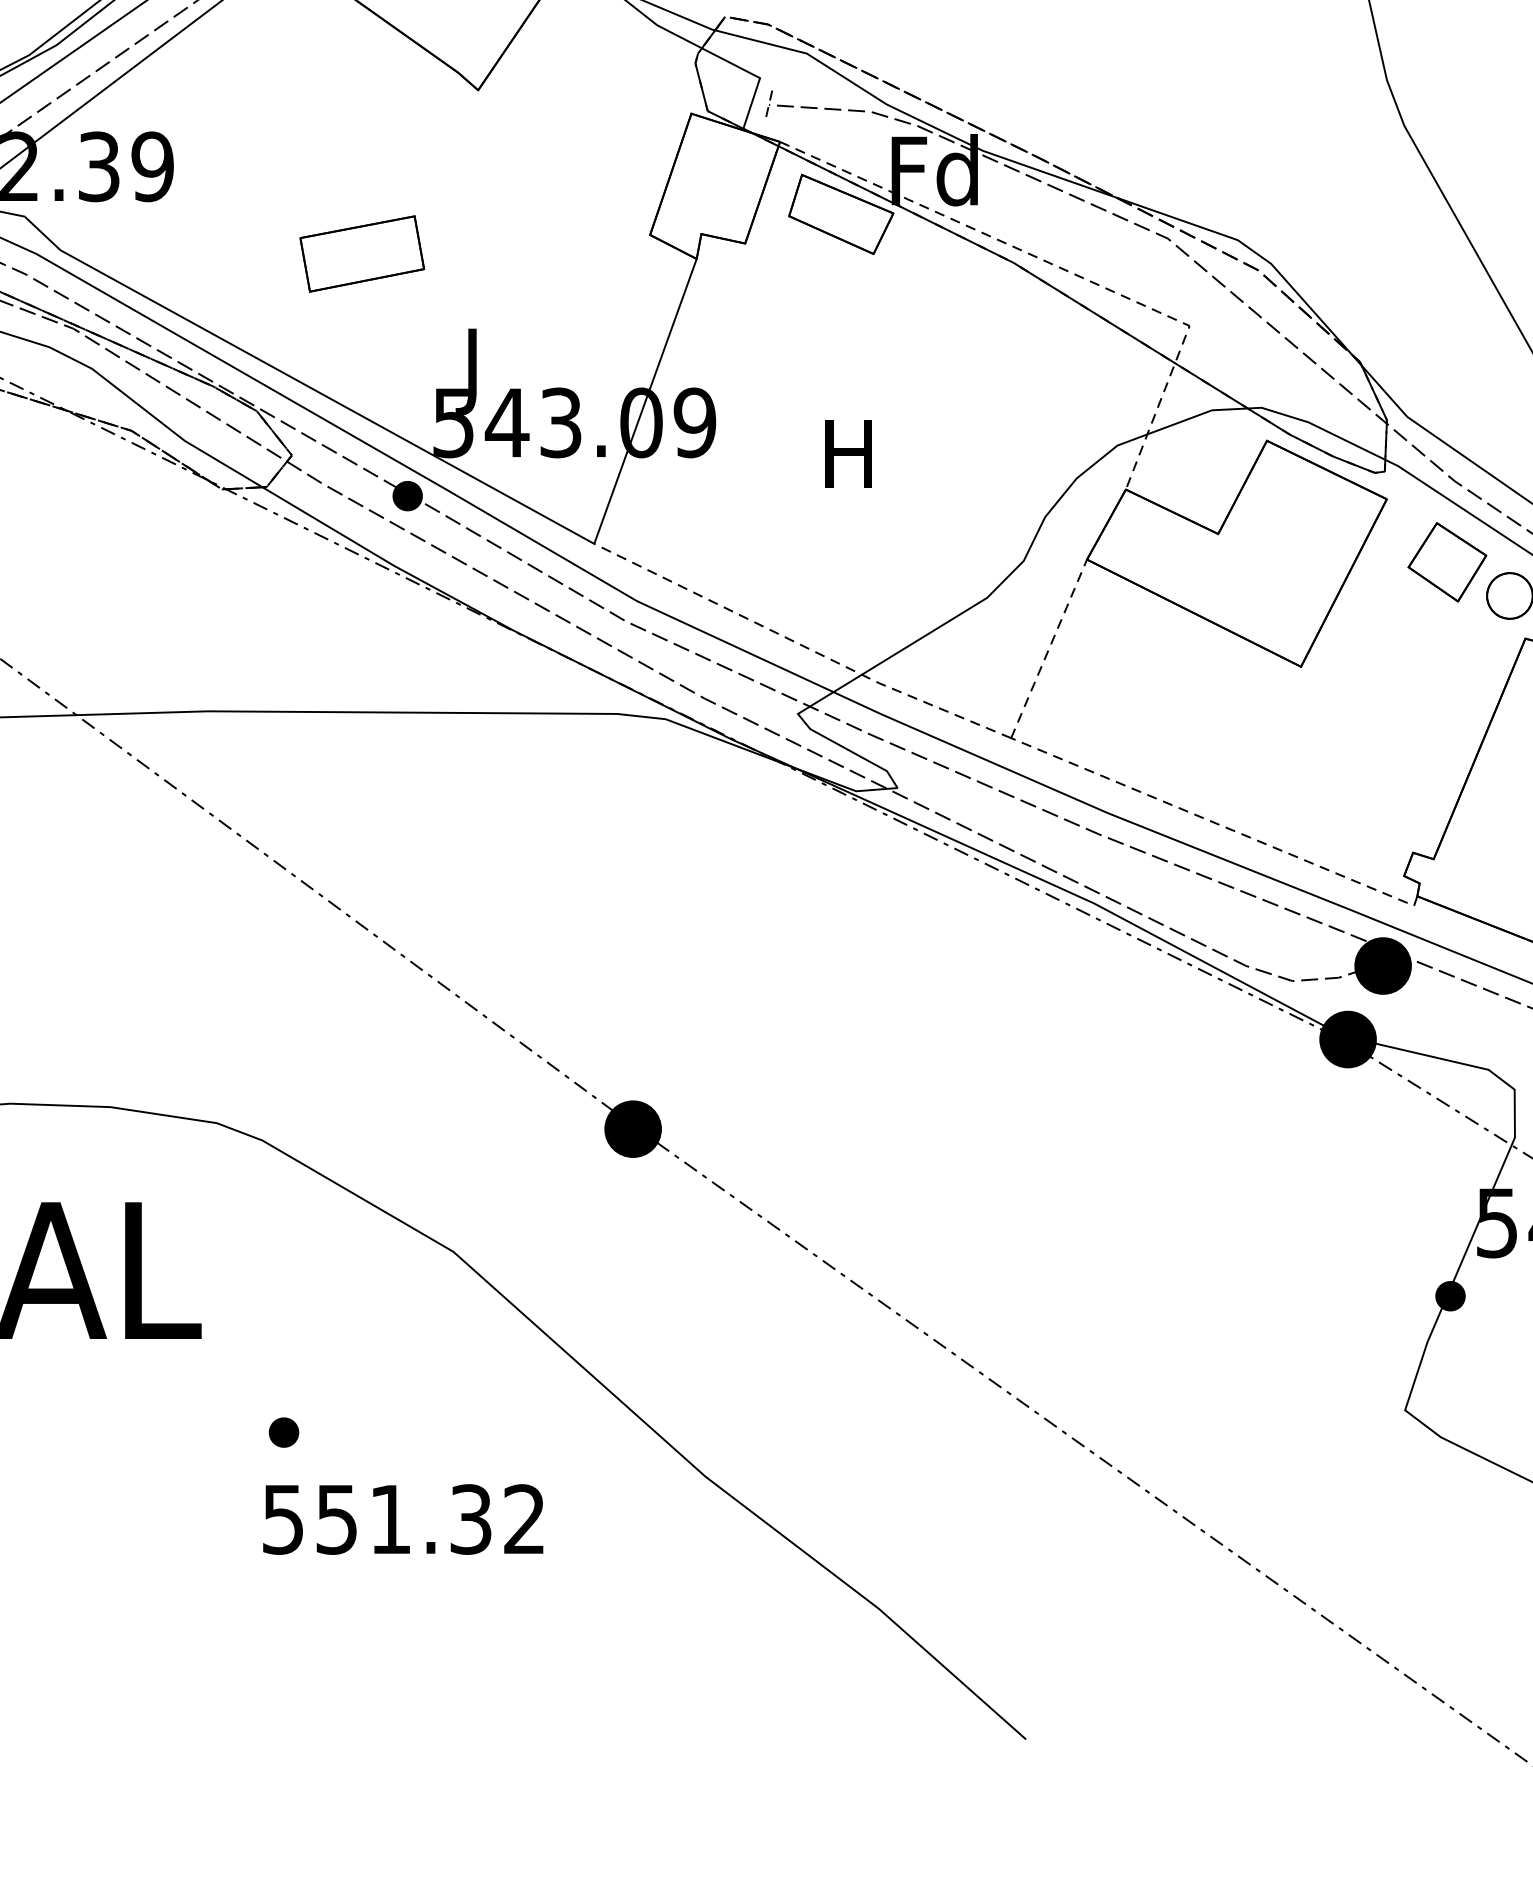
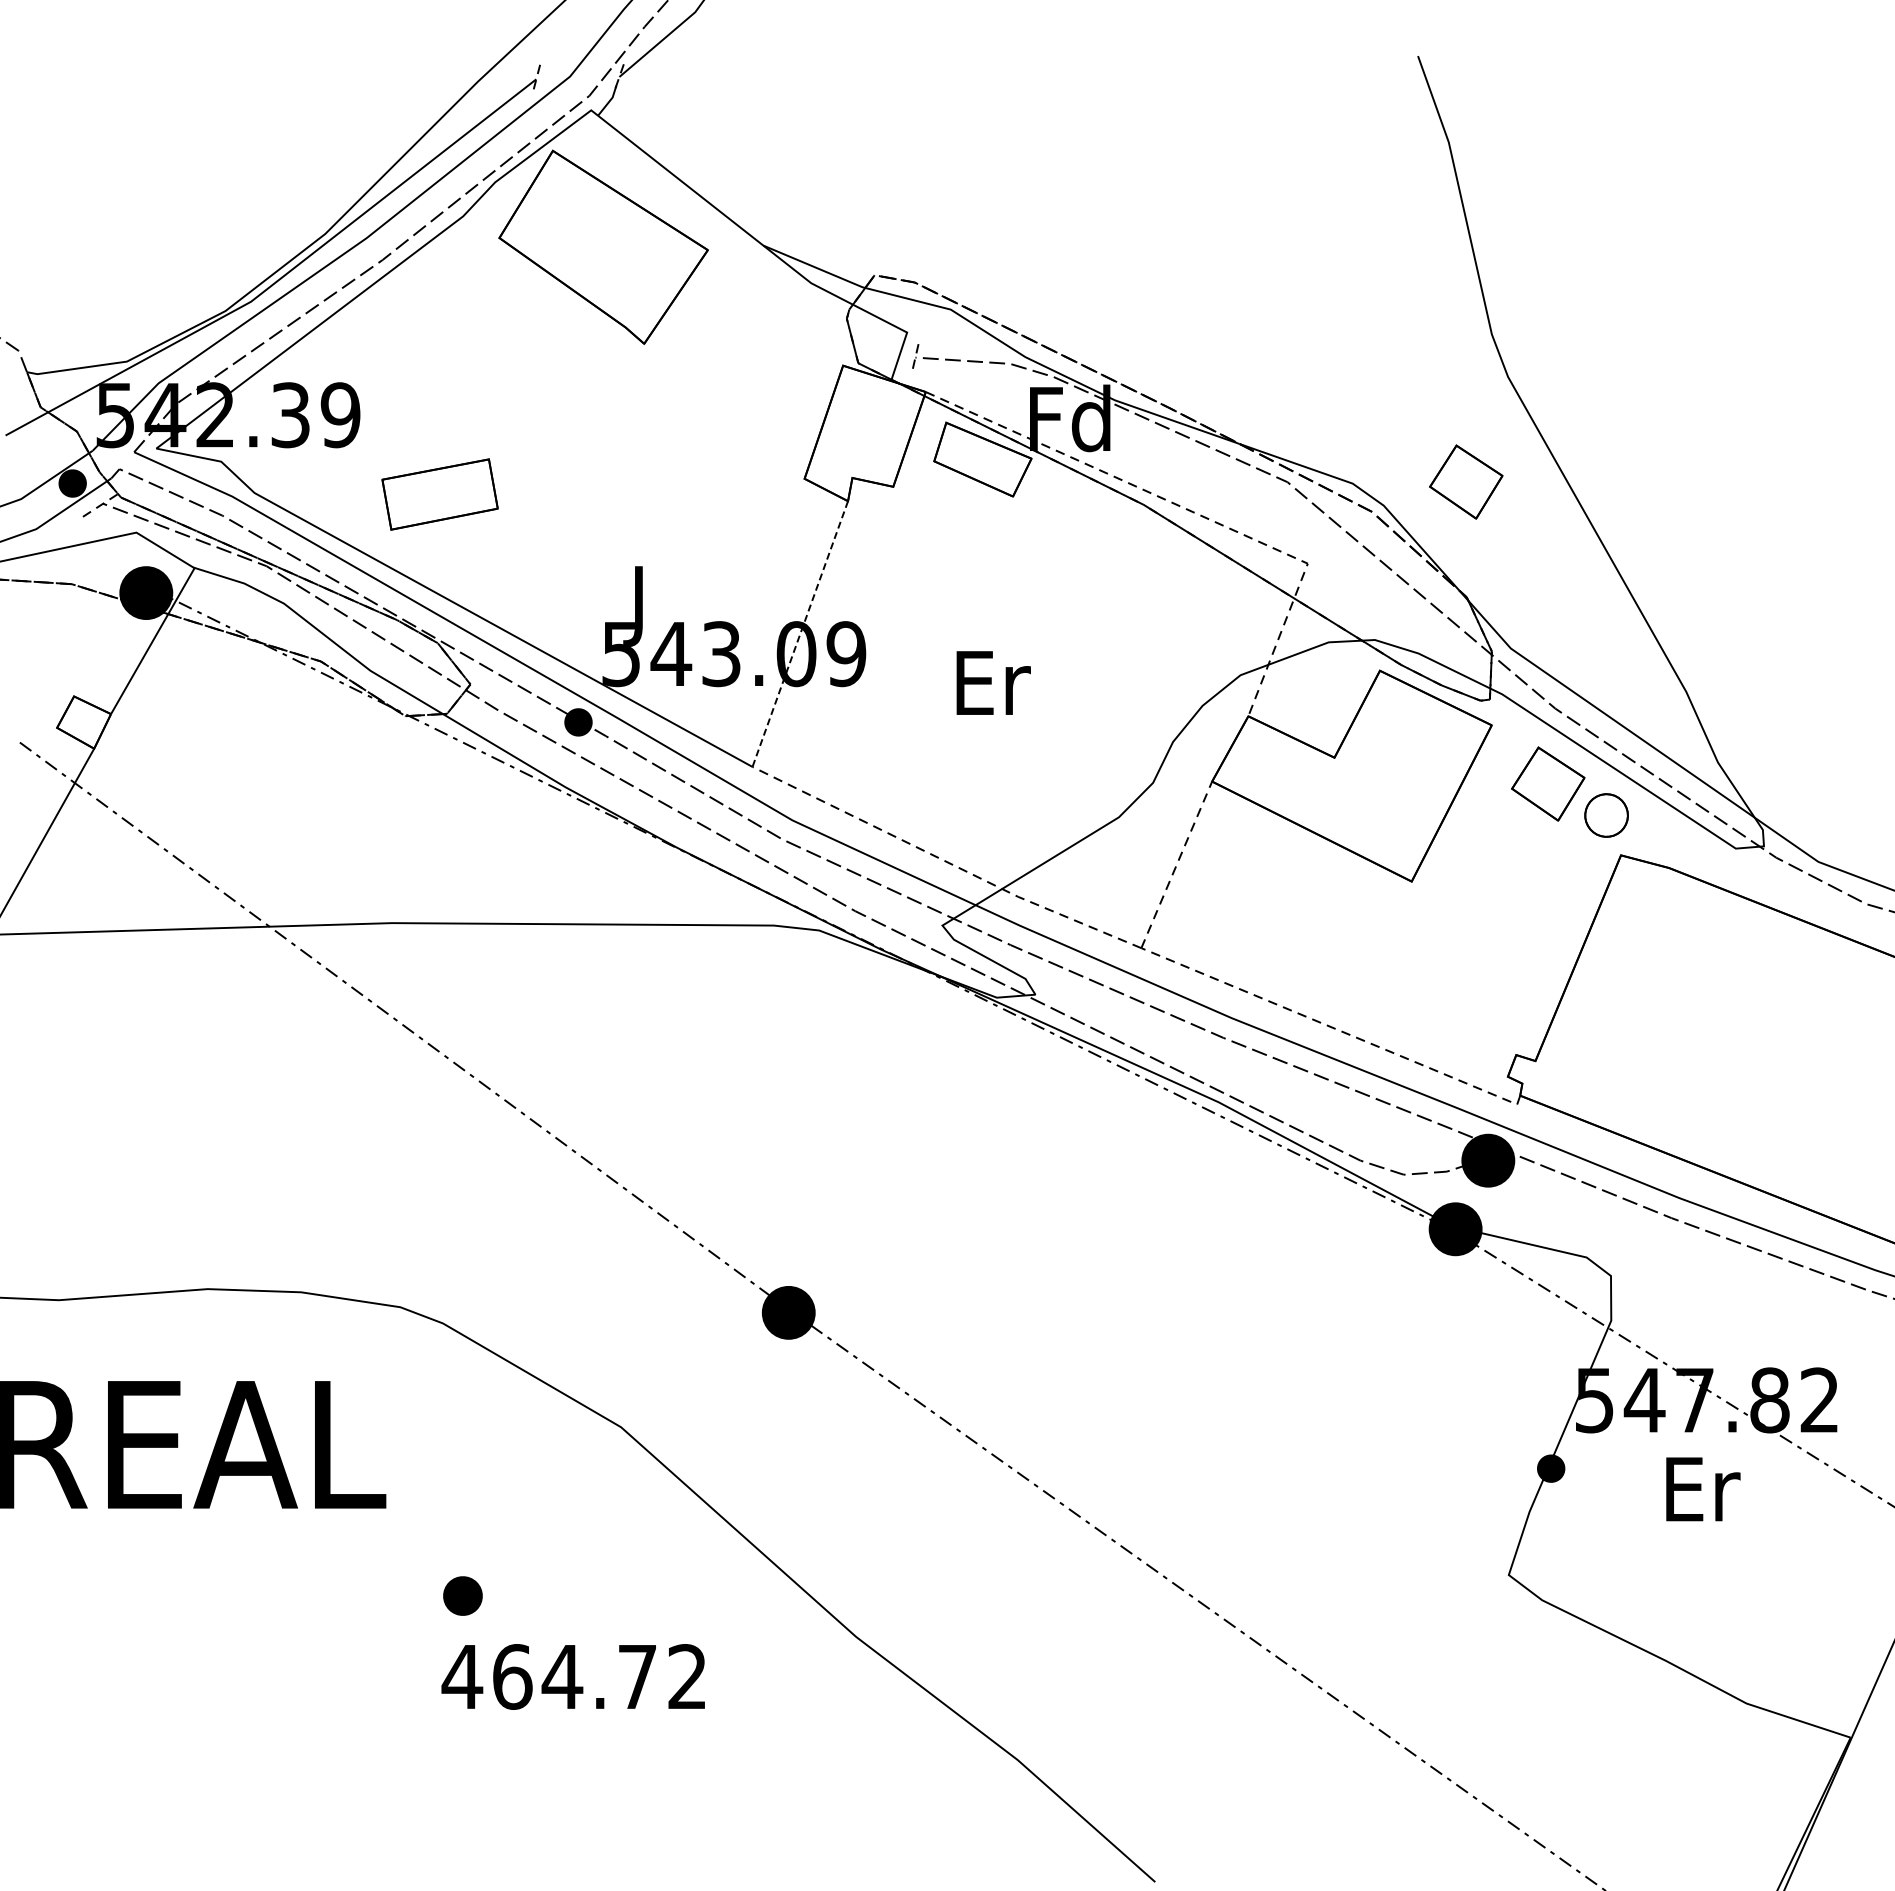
part: (1359, 237) -> (1466, 481), added
part: (361, 253) -> (439, 494), moved
line: (645, 401) -> (800, 634), solid -> dashed
text: (852, 453) -> (993, 682), H -> Er
part: (284, 1432) -> (463, 1595), size x1.4
text: (375, 1519) -> (548, 1676), 551.32 -> 464.72

